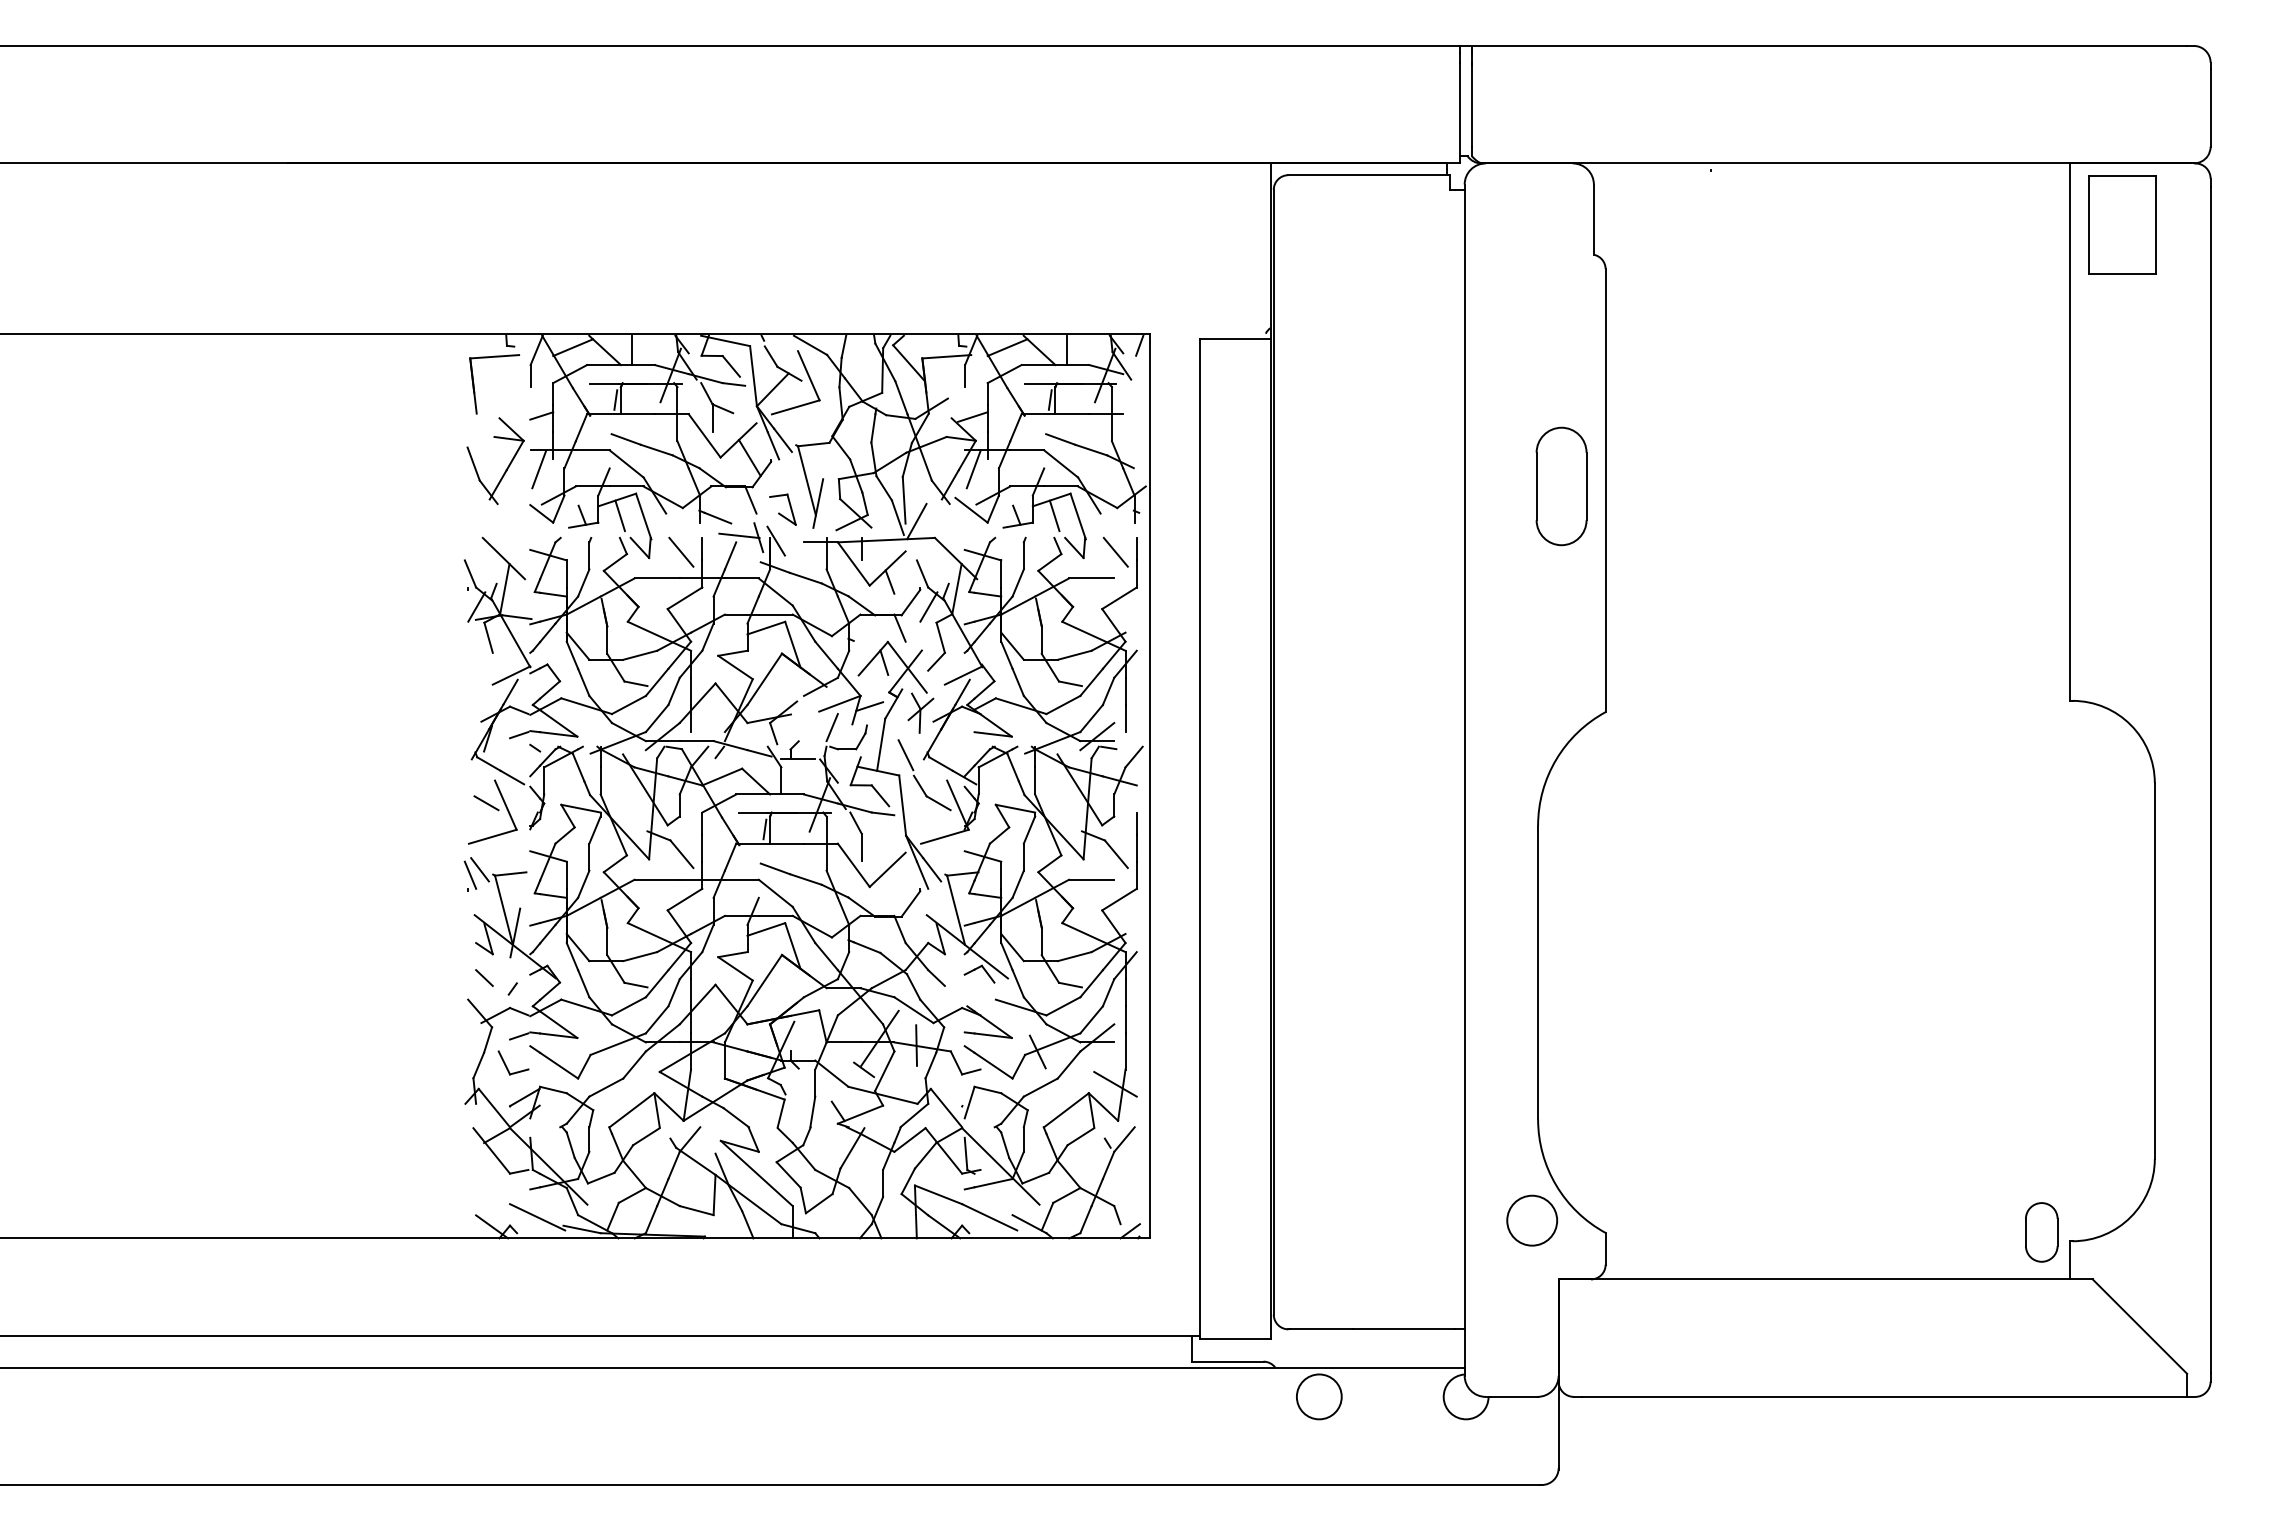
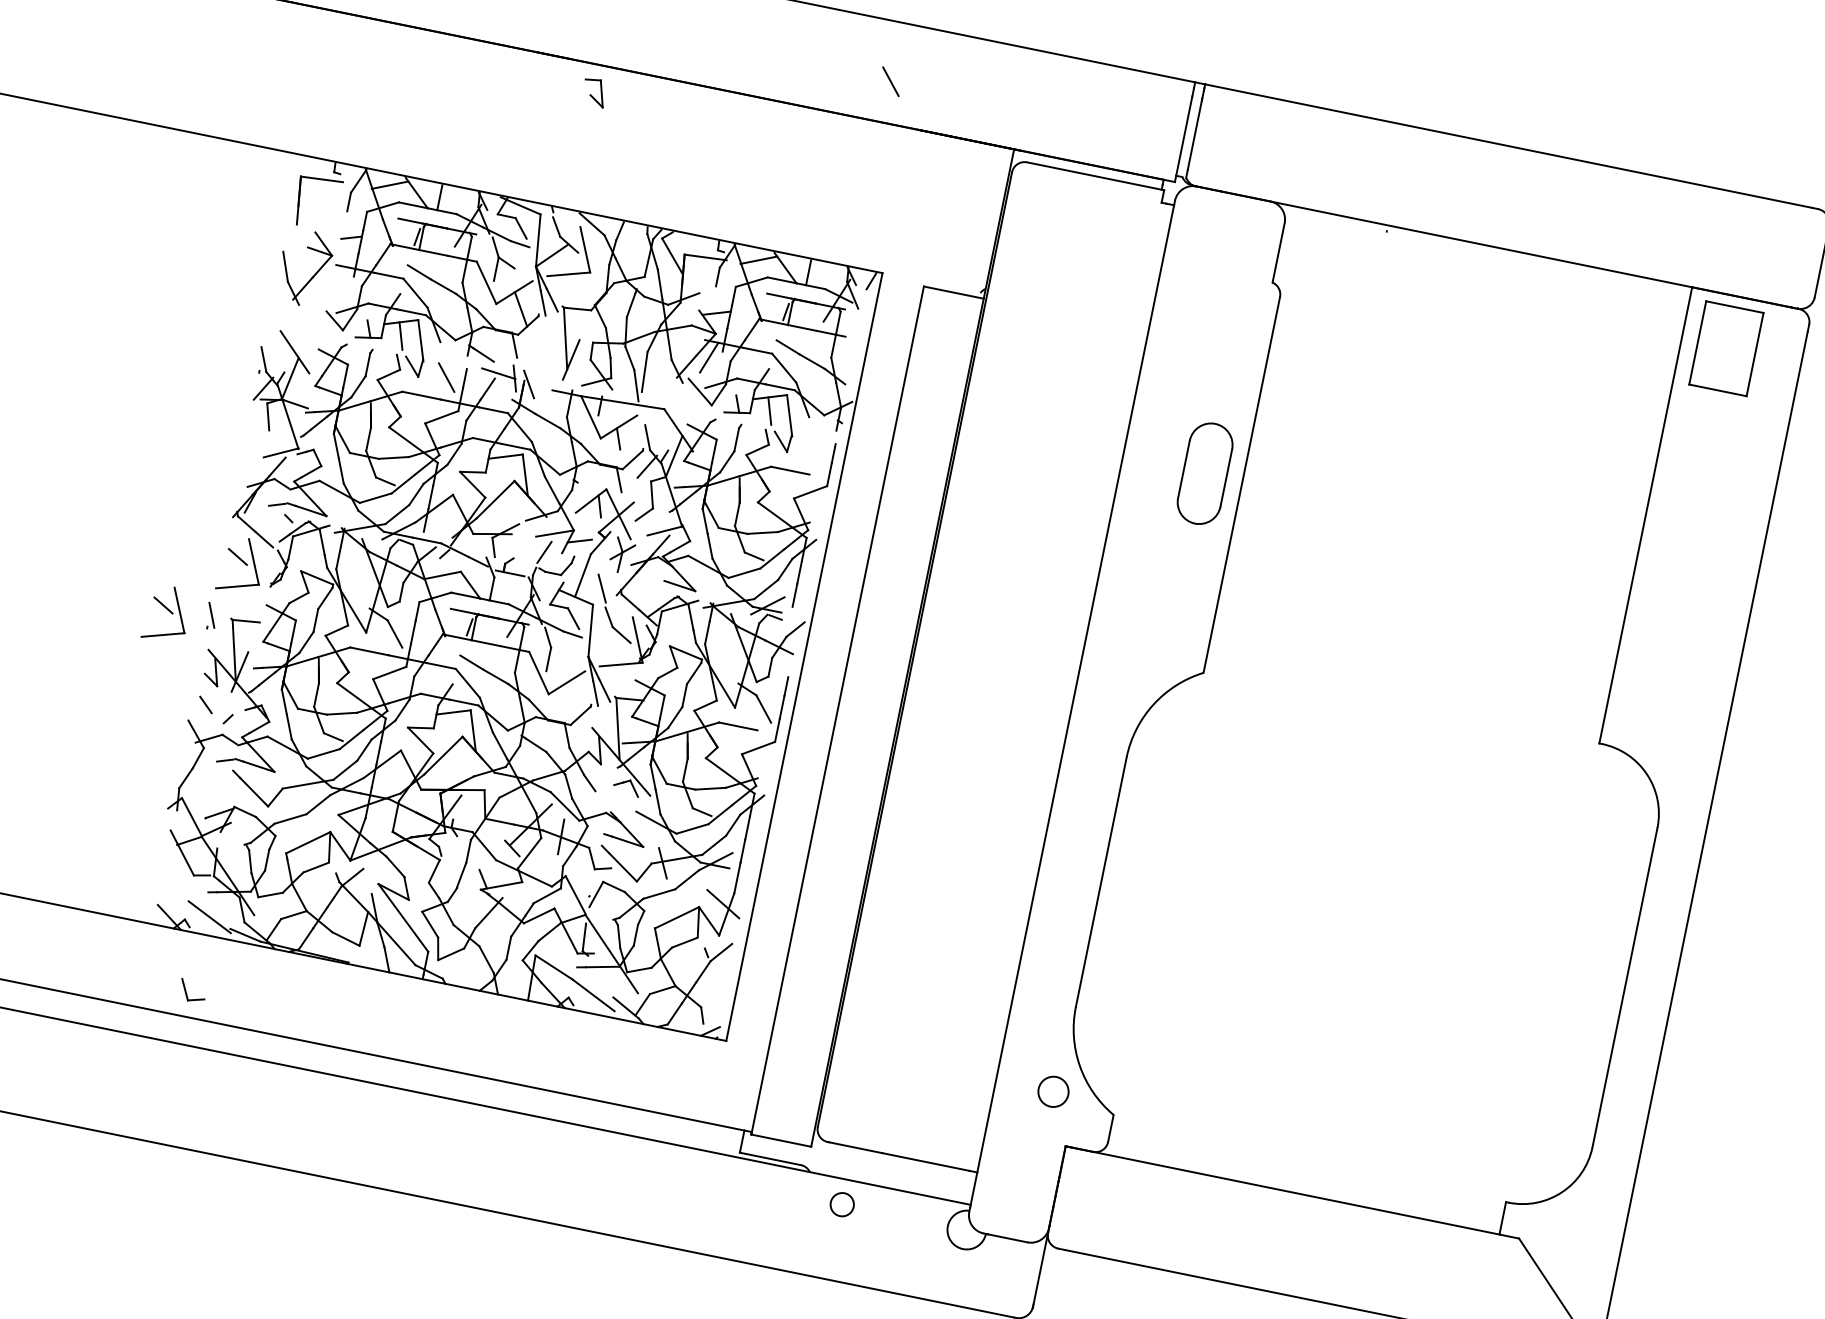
line: (539, 469) -> (340, 282), removed
part: (782, 509) -> (594, 92), moved
line: (916, 521) -> (651, 392), removed
line: (1115, 552) -> (890, 81), moved
line: (479, 869) -> (220, 611), removed
part: (419, 883) -> (167, 613), added
part: (507, 1066) -> (187, 993), moved
circle: (1532, 1220) -> (1053, 1091), size x0.7
part: (2041, 1232) -> (1483, 1189), removed
circle: (1318, 1396) -> (841, 1204), size x0.6

